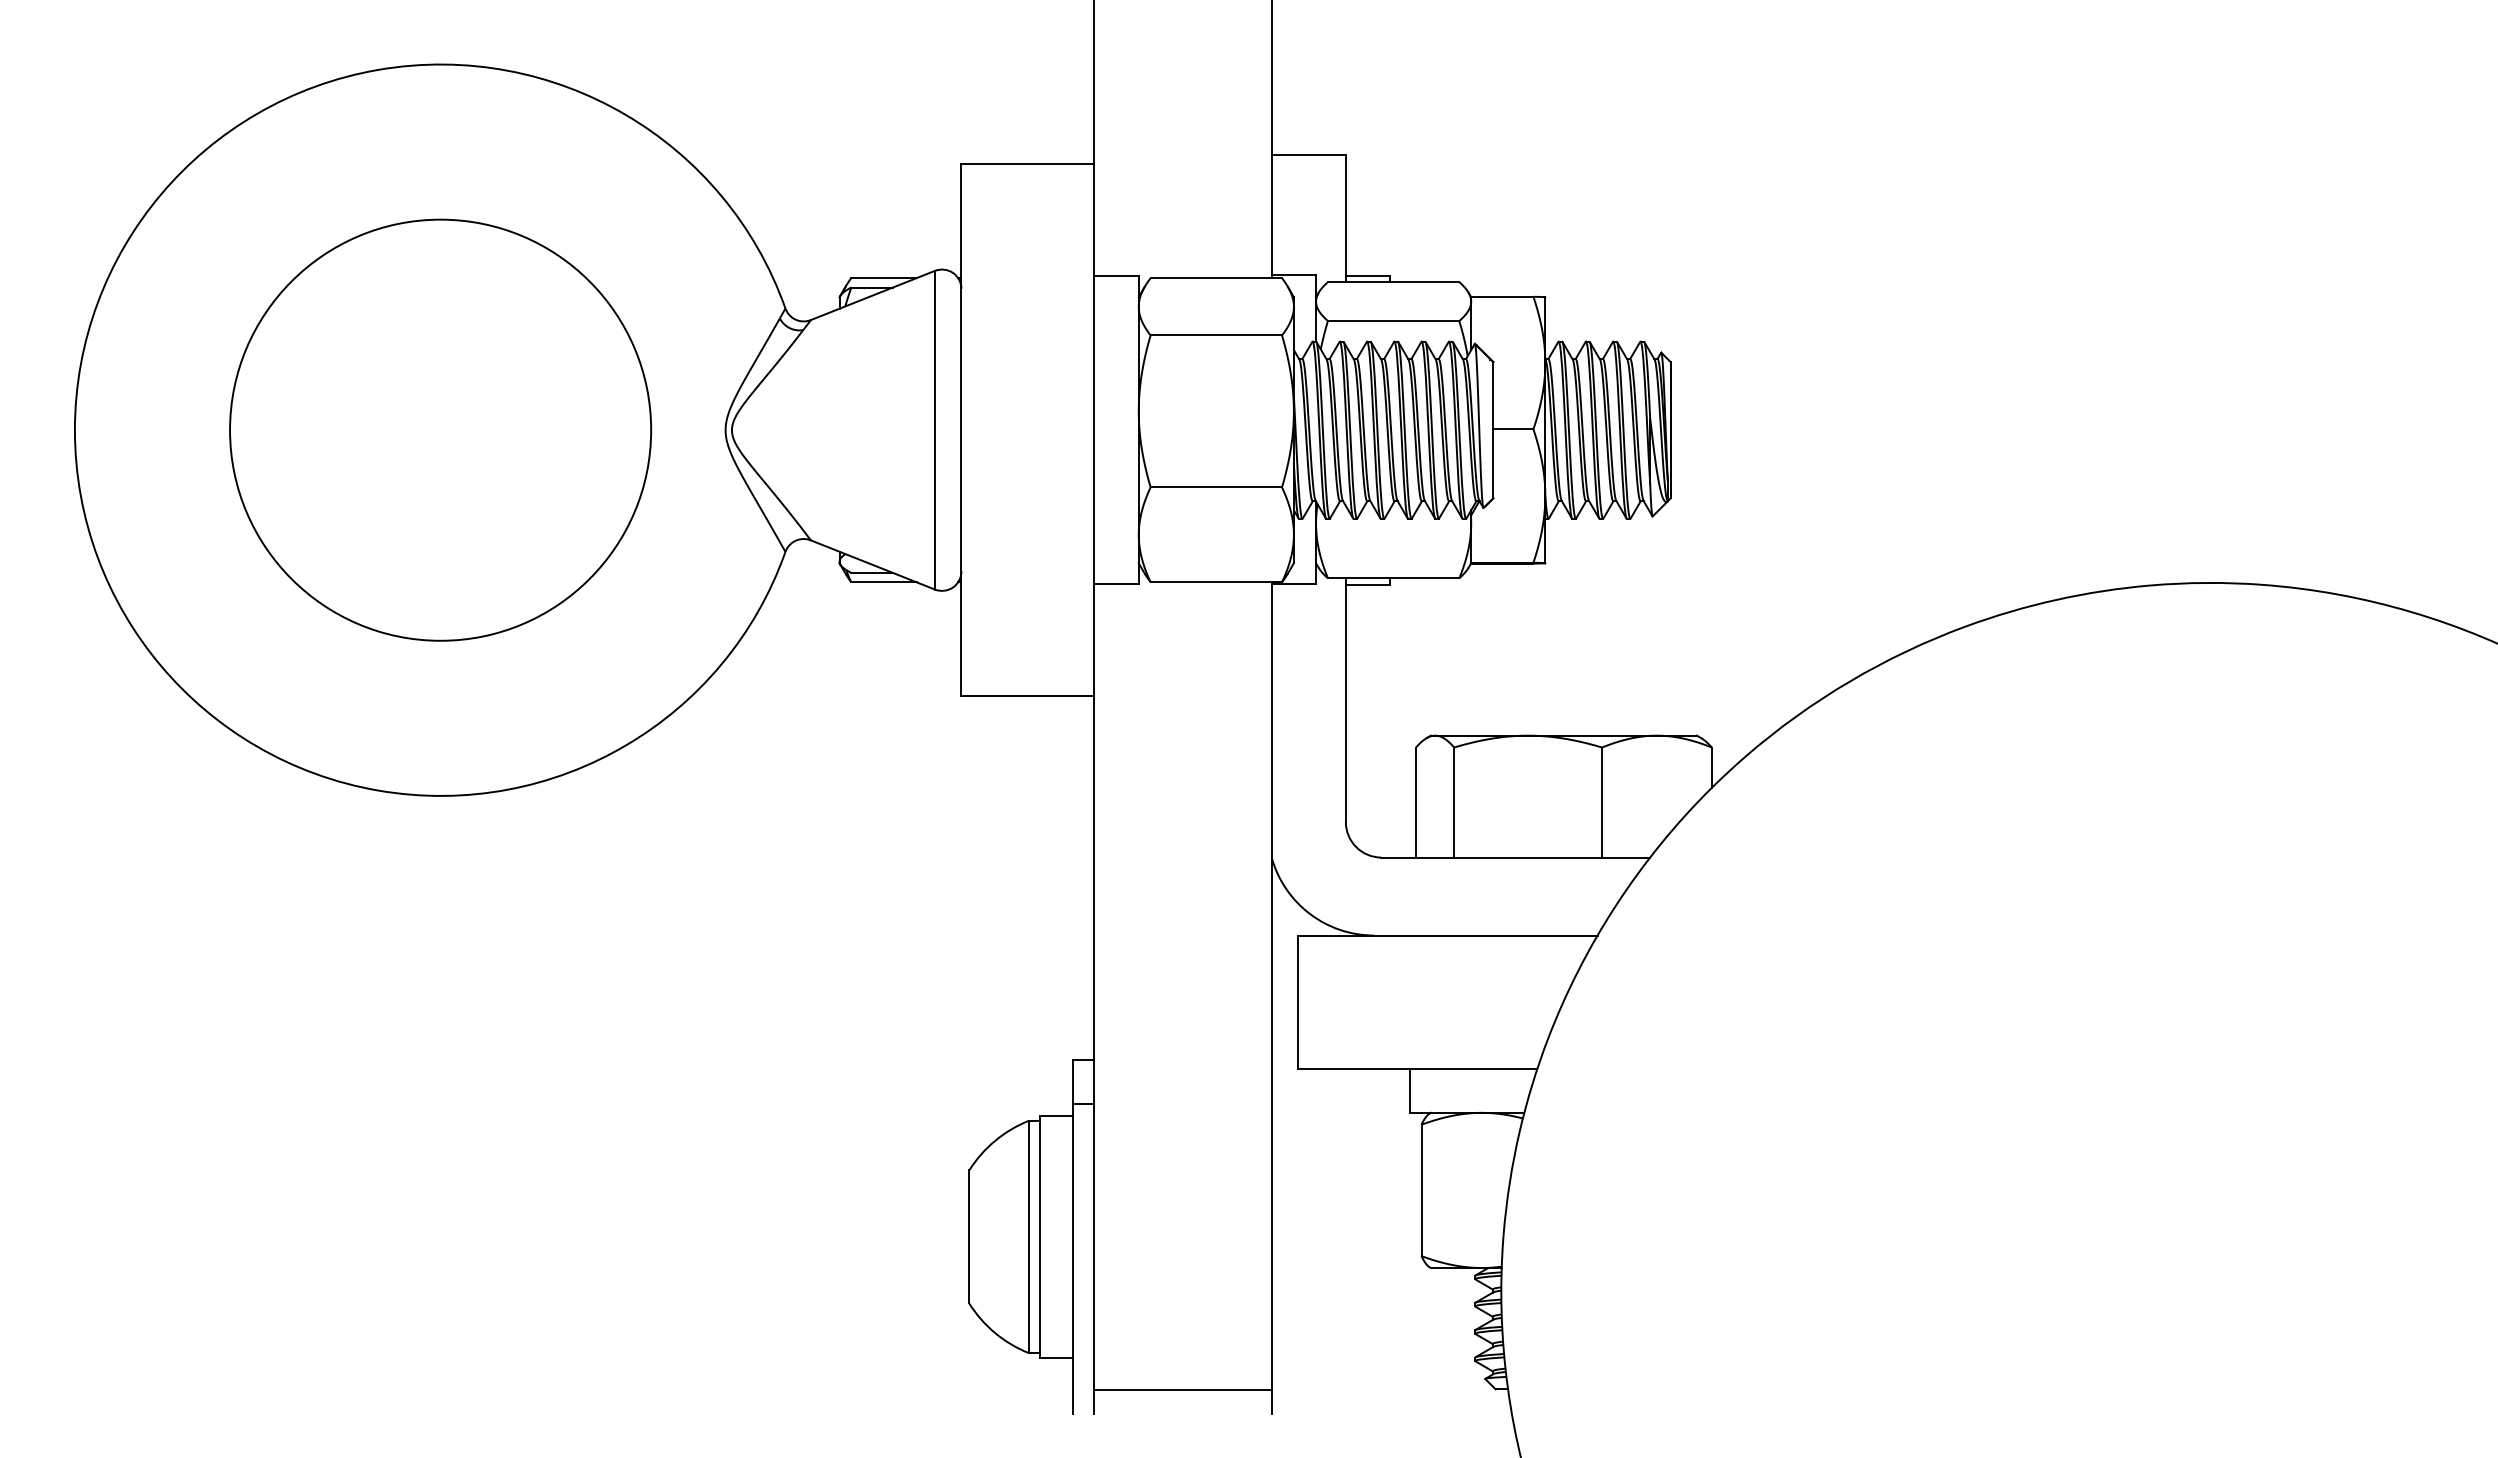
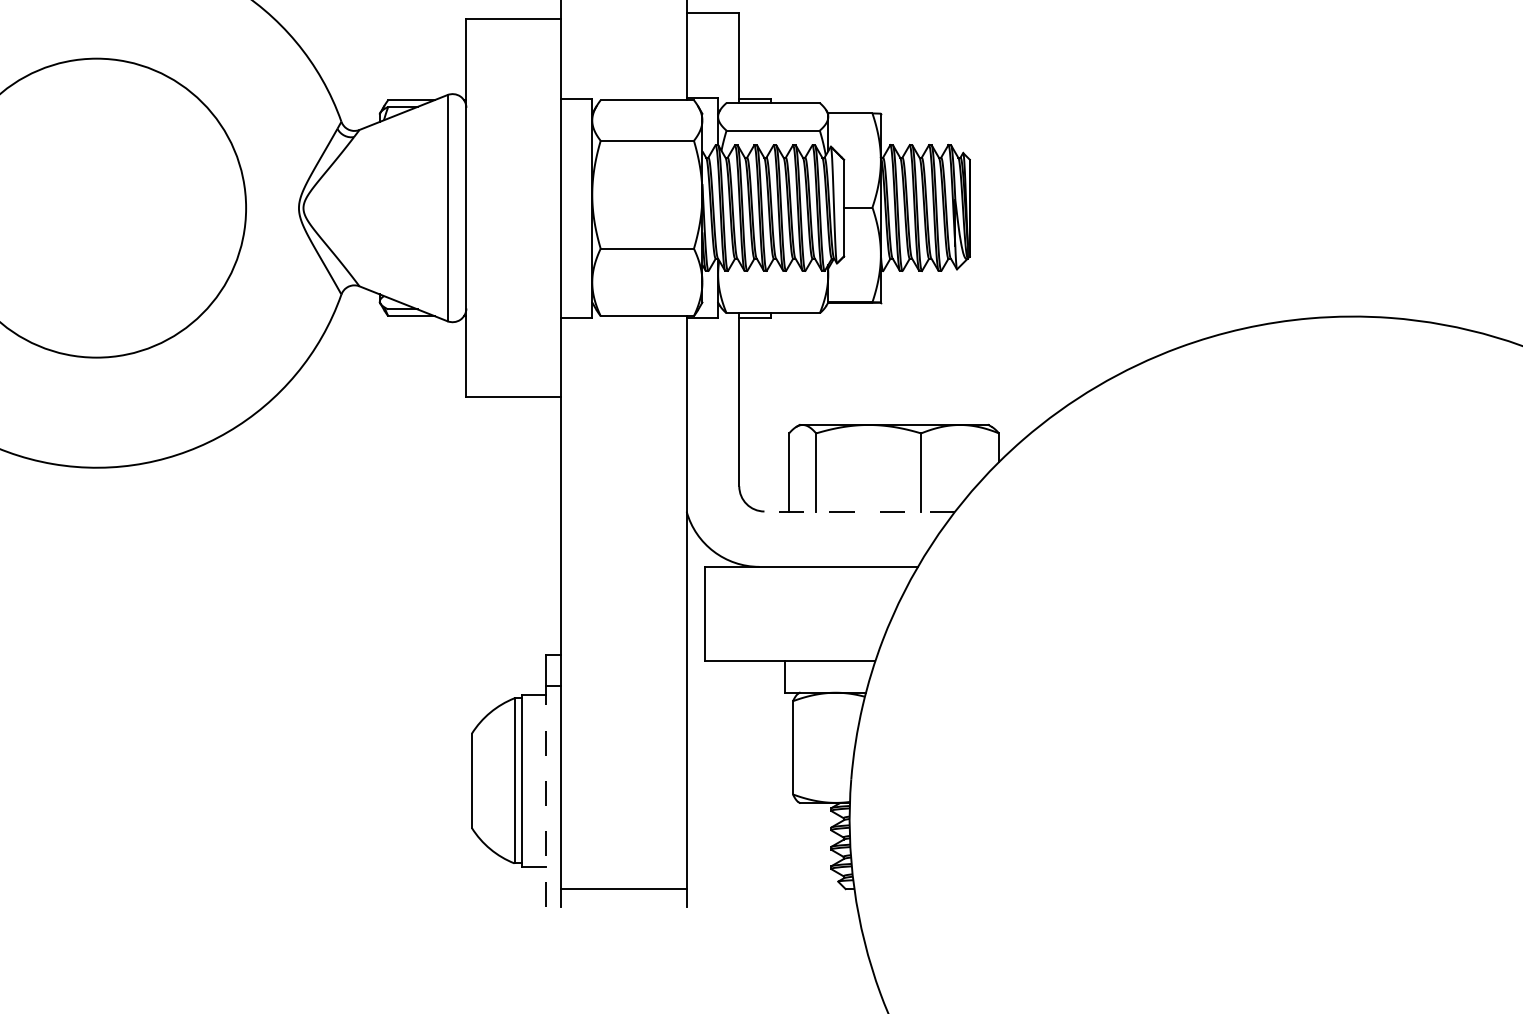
line: (1515, 857) -> (859, 511), solid -> dashed
line: (1073, 1258) -> (545, 796), solid -> dashed

